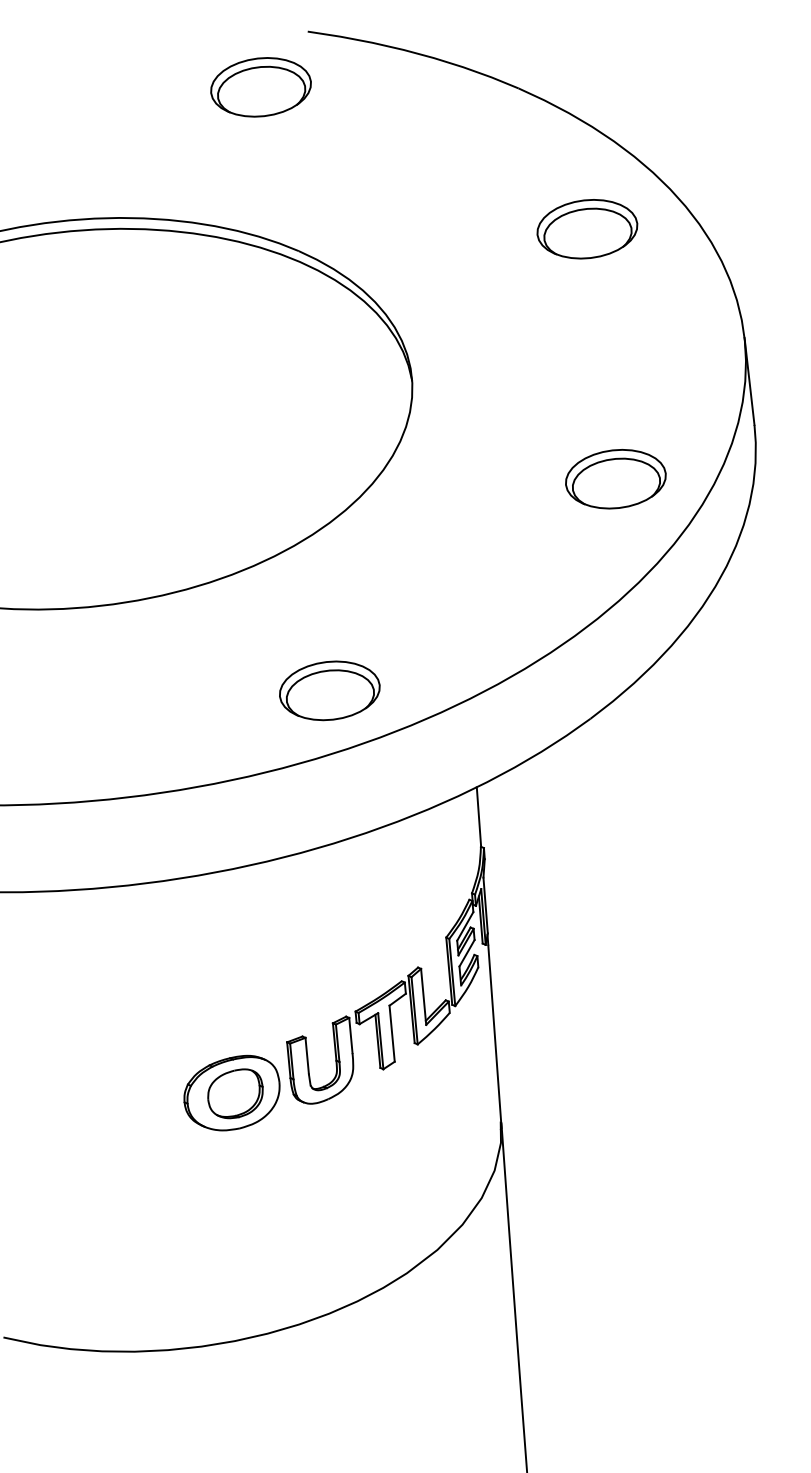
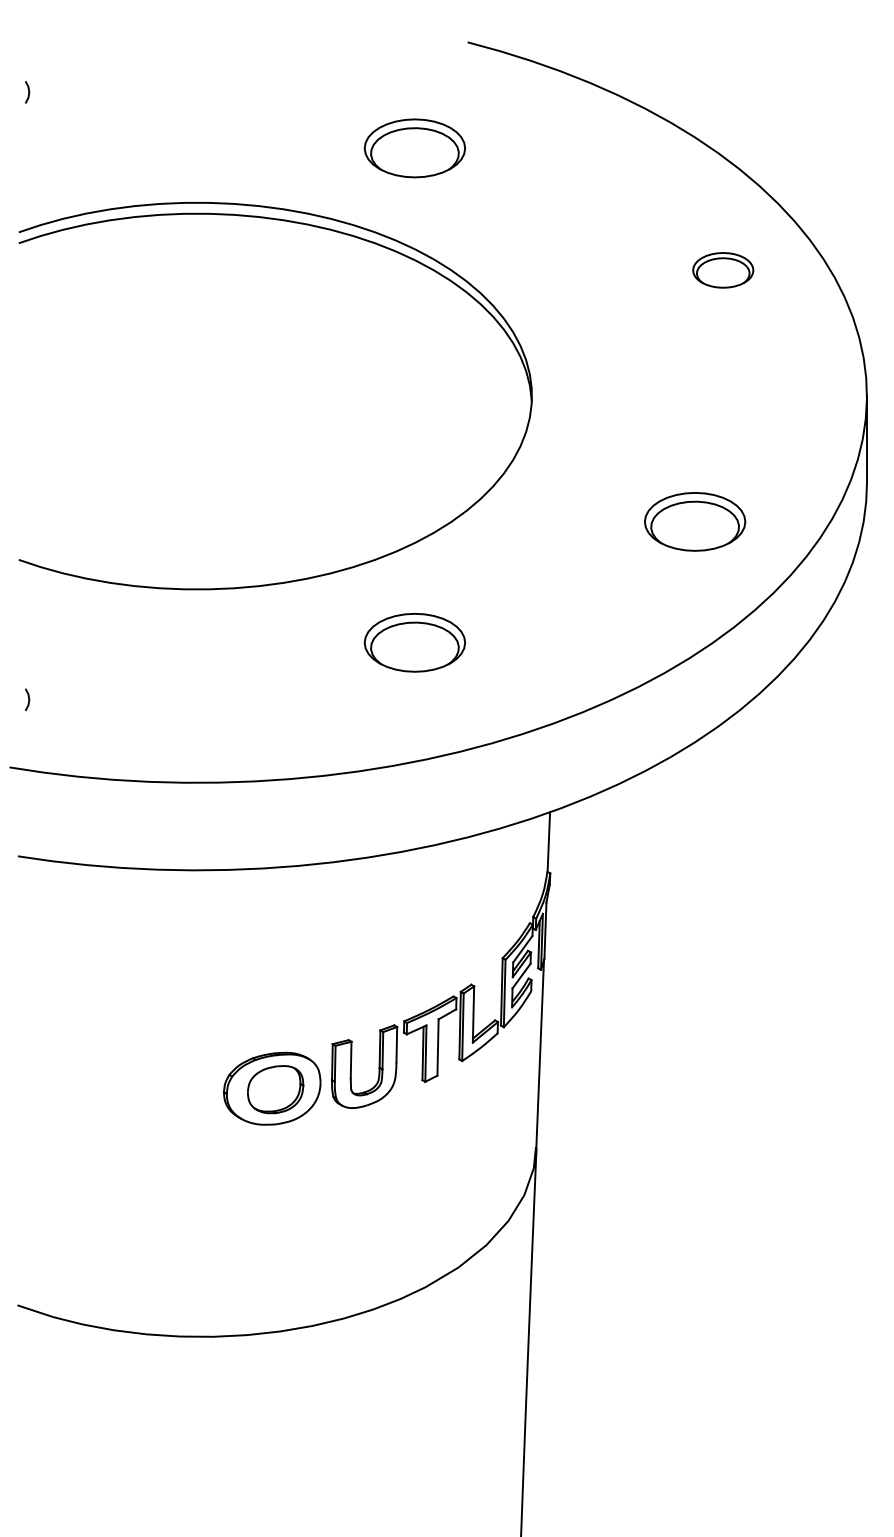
part: (260, 87) -> (414, 148), moved
part: (587, 229) -> (723, 270), size x0.6
part: (616, 478) -> (695, 521), moved
part: (329, 690) -> (414, 642), moved

